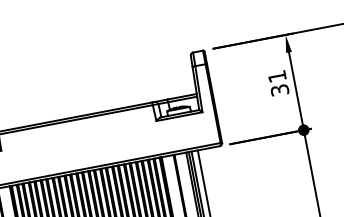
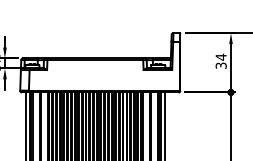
text: (275, 75) -> (220, 56), 31 -> 34

